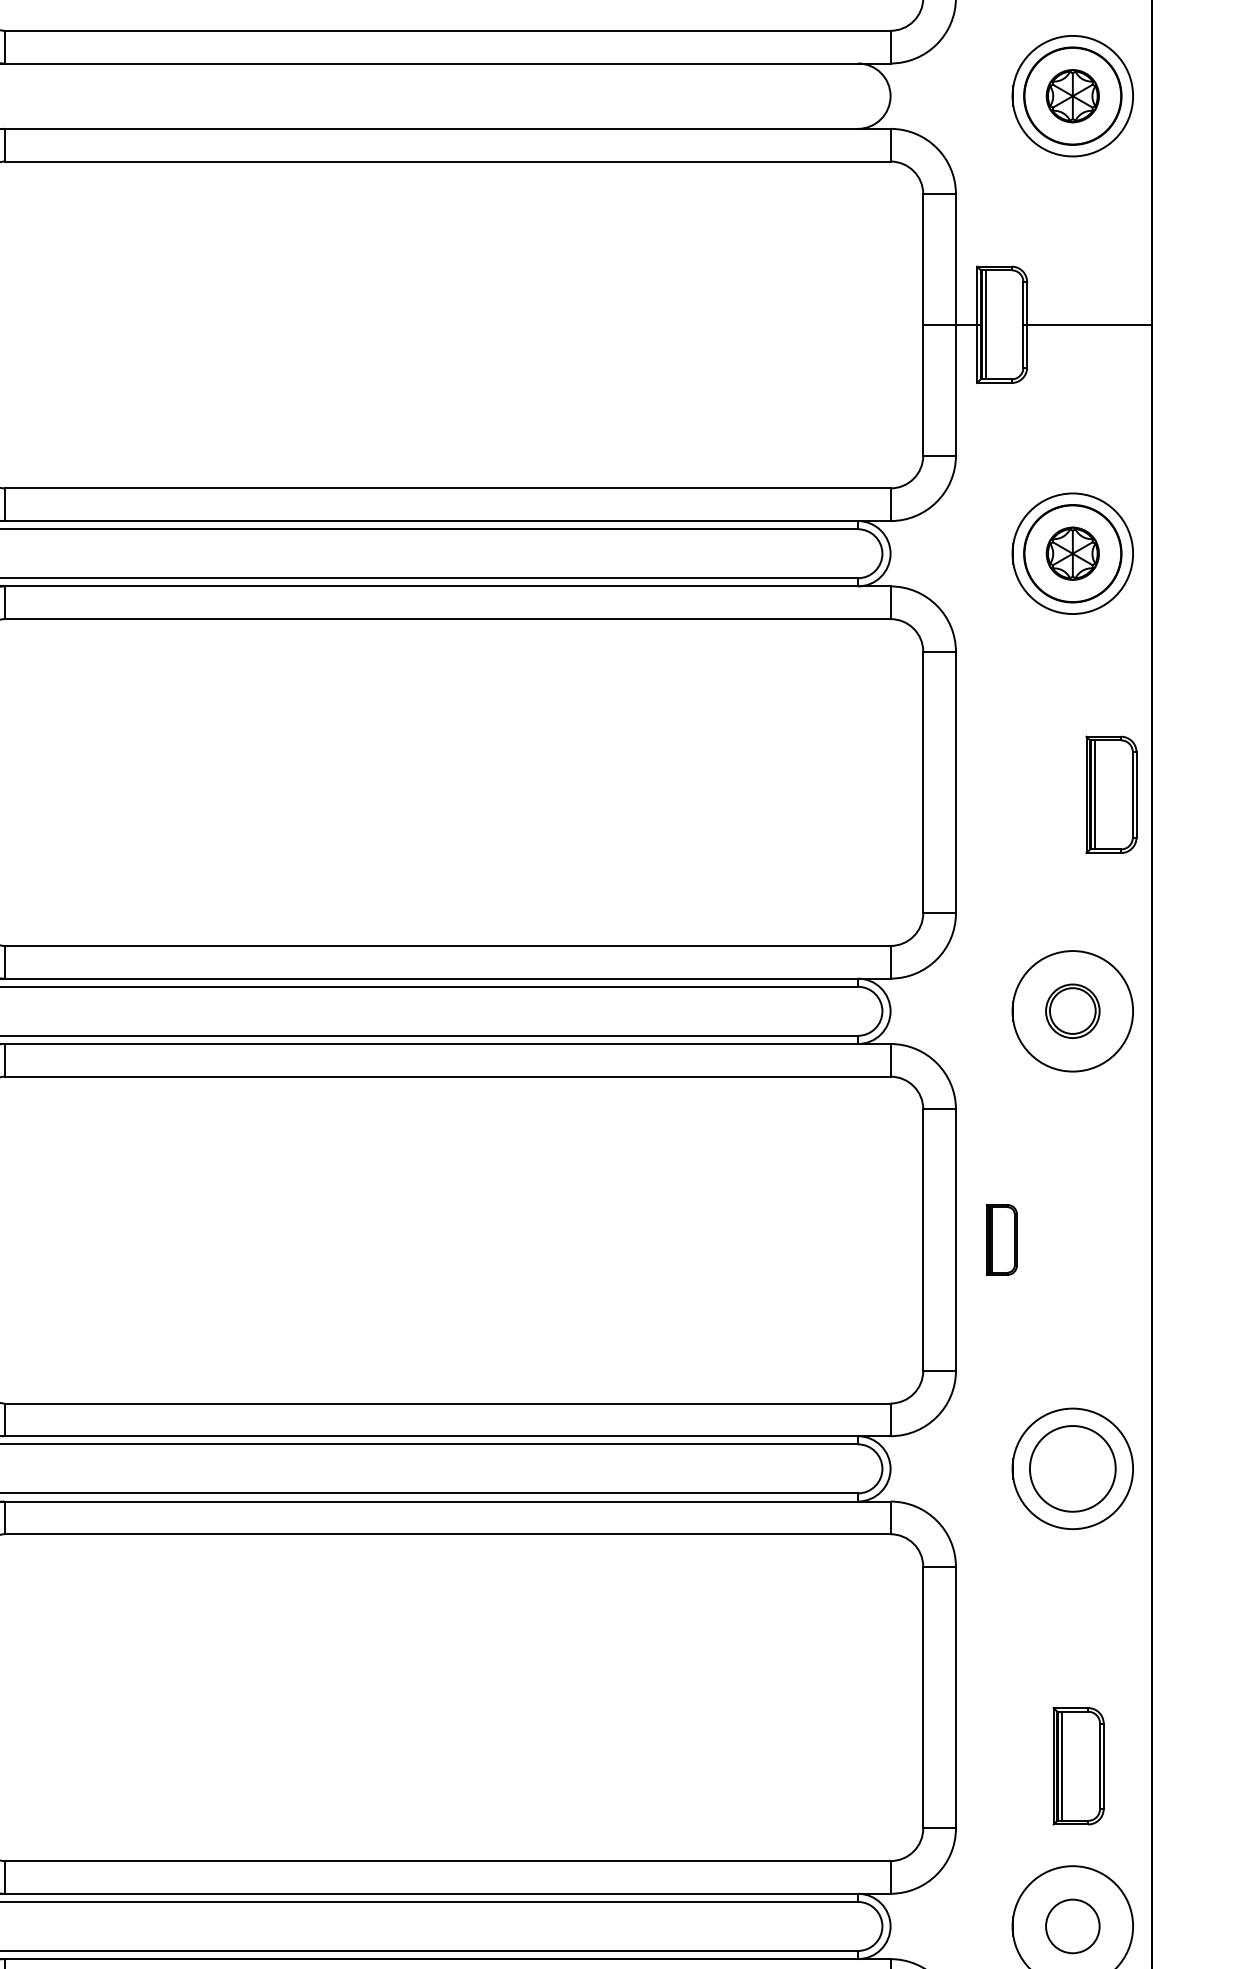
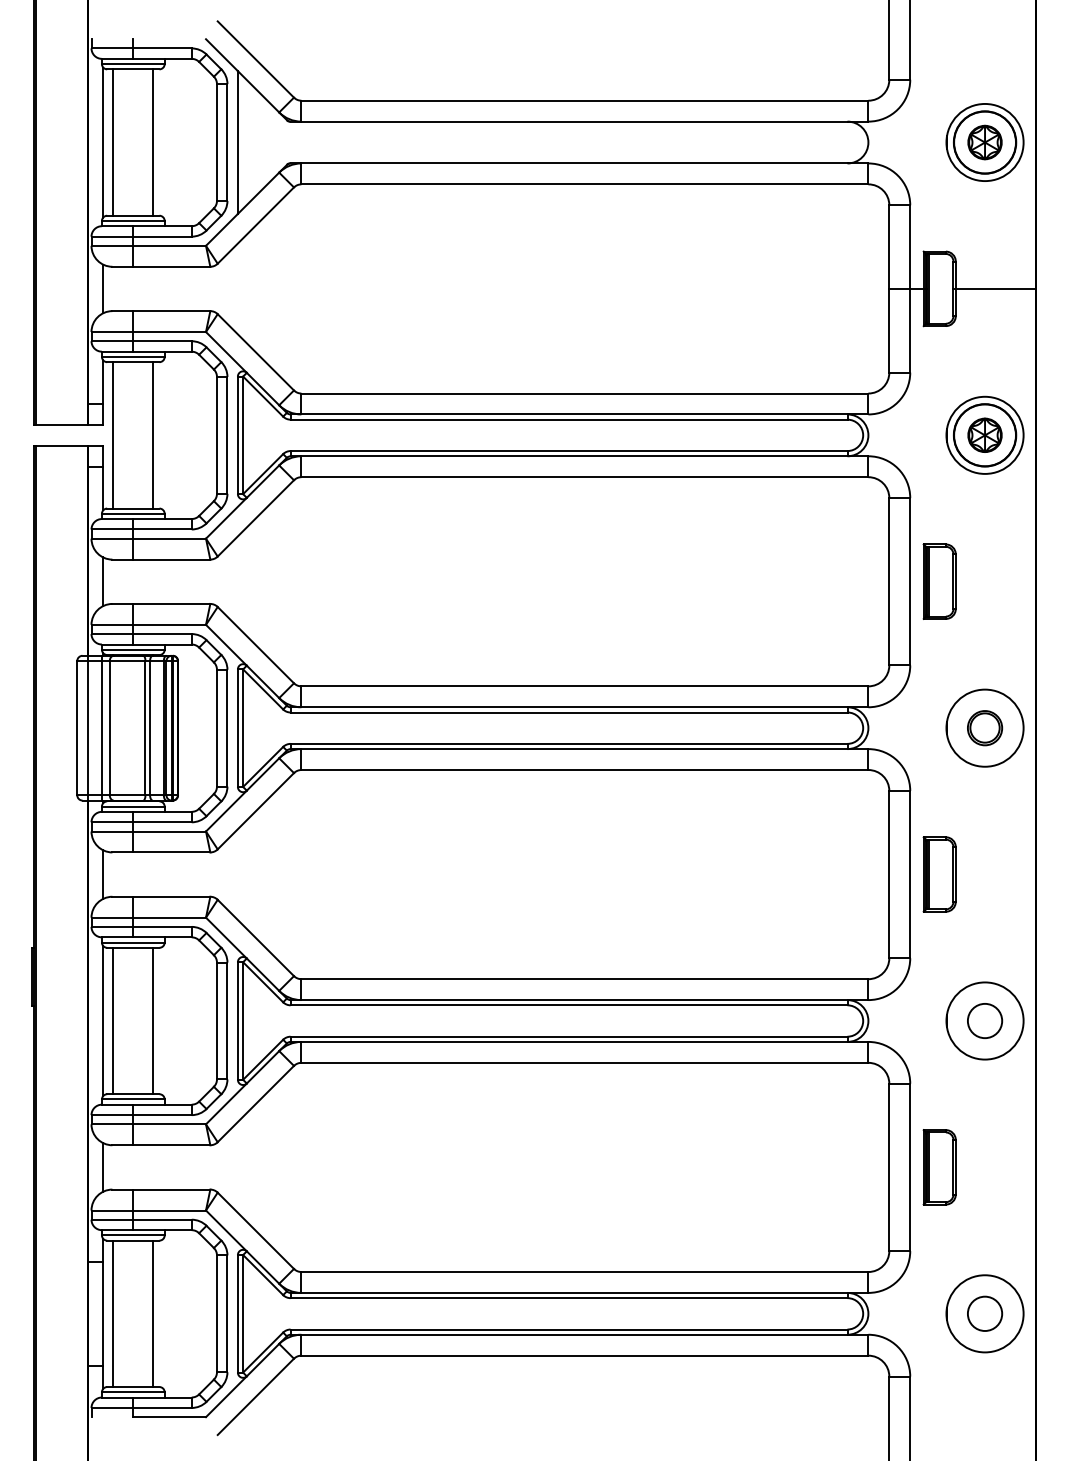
part: (1111, 794) -> (939, 581), moved
part: (1001, 1239) -> (939, 874), size x1.67
circle: (1071, 1468) -> (984, 1020), size x0.62
part: (1078, 1766) -> (939, 1167), moved

